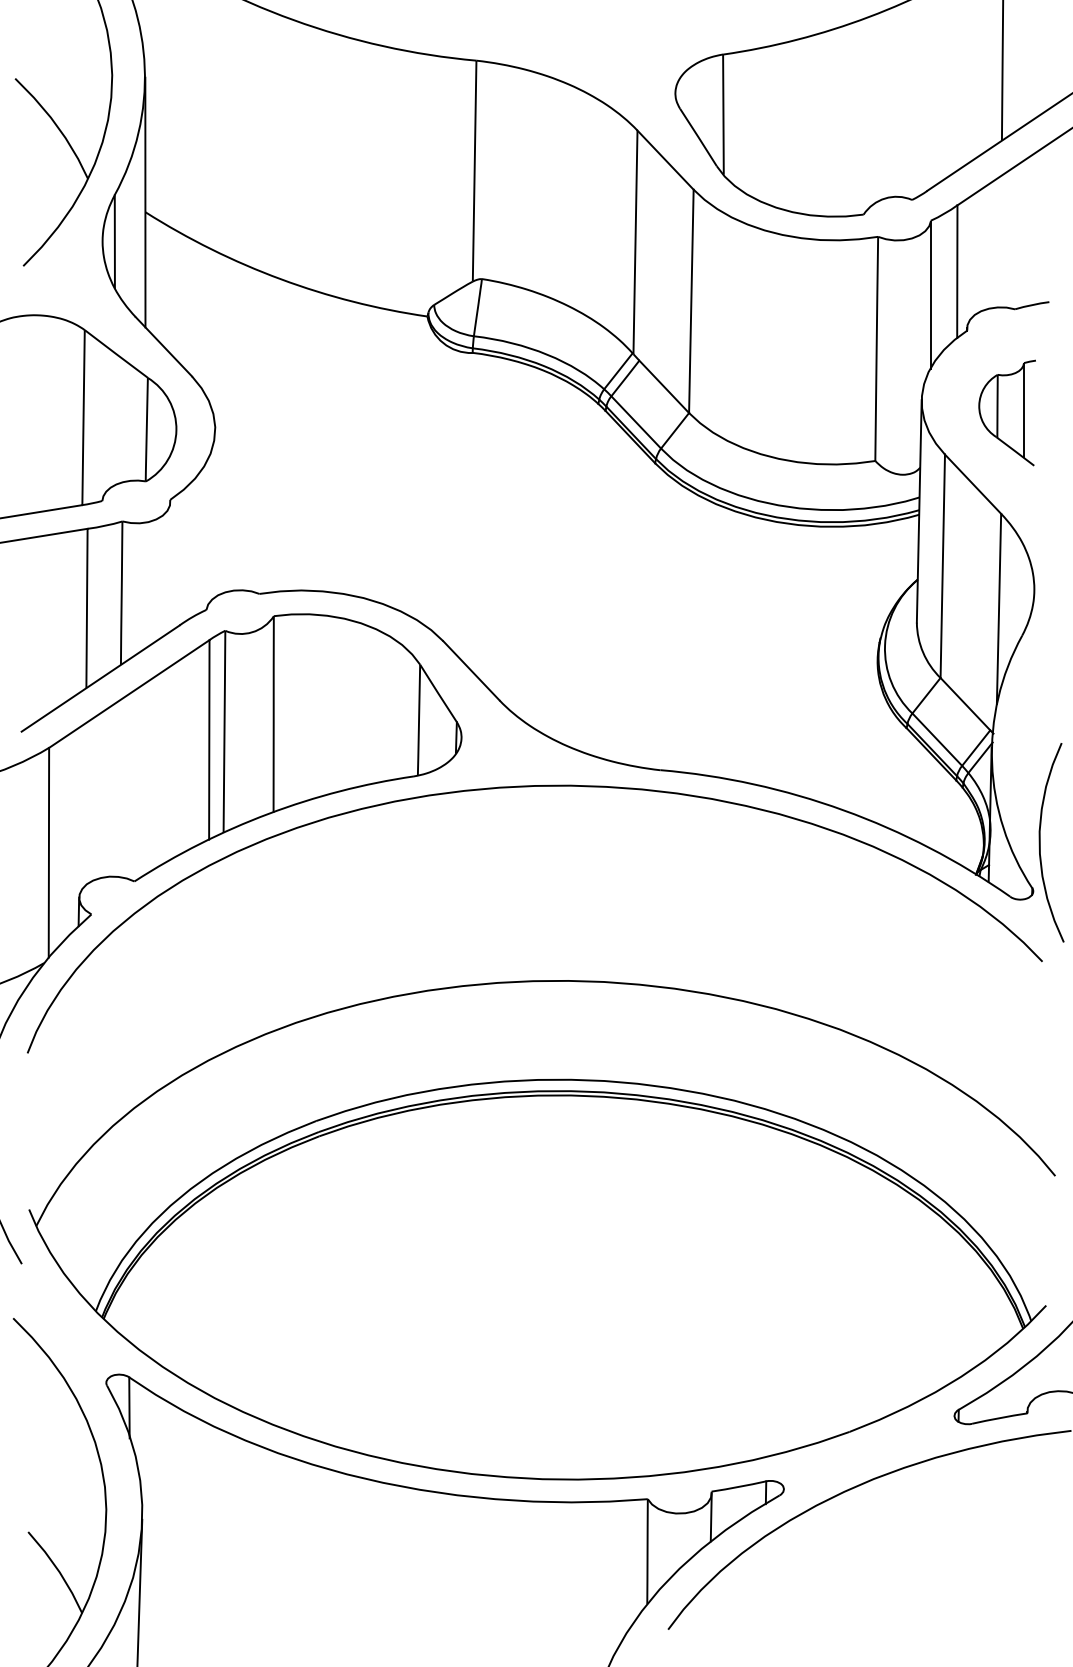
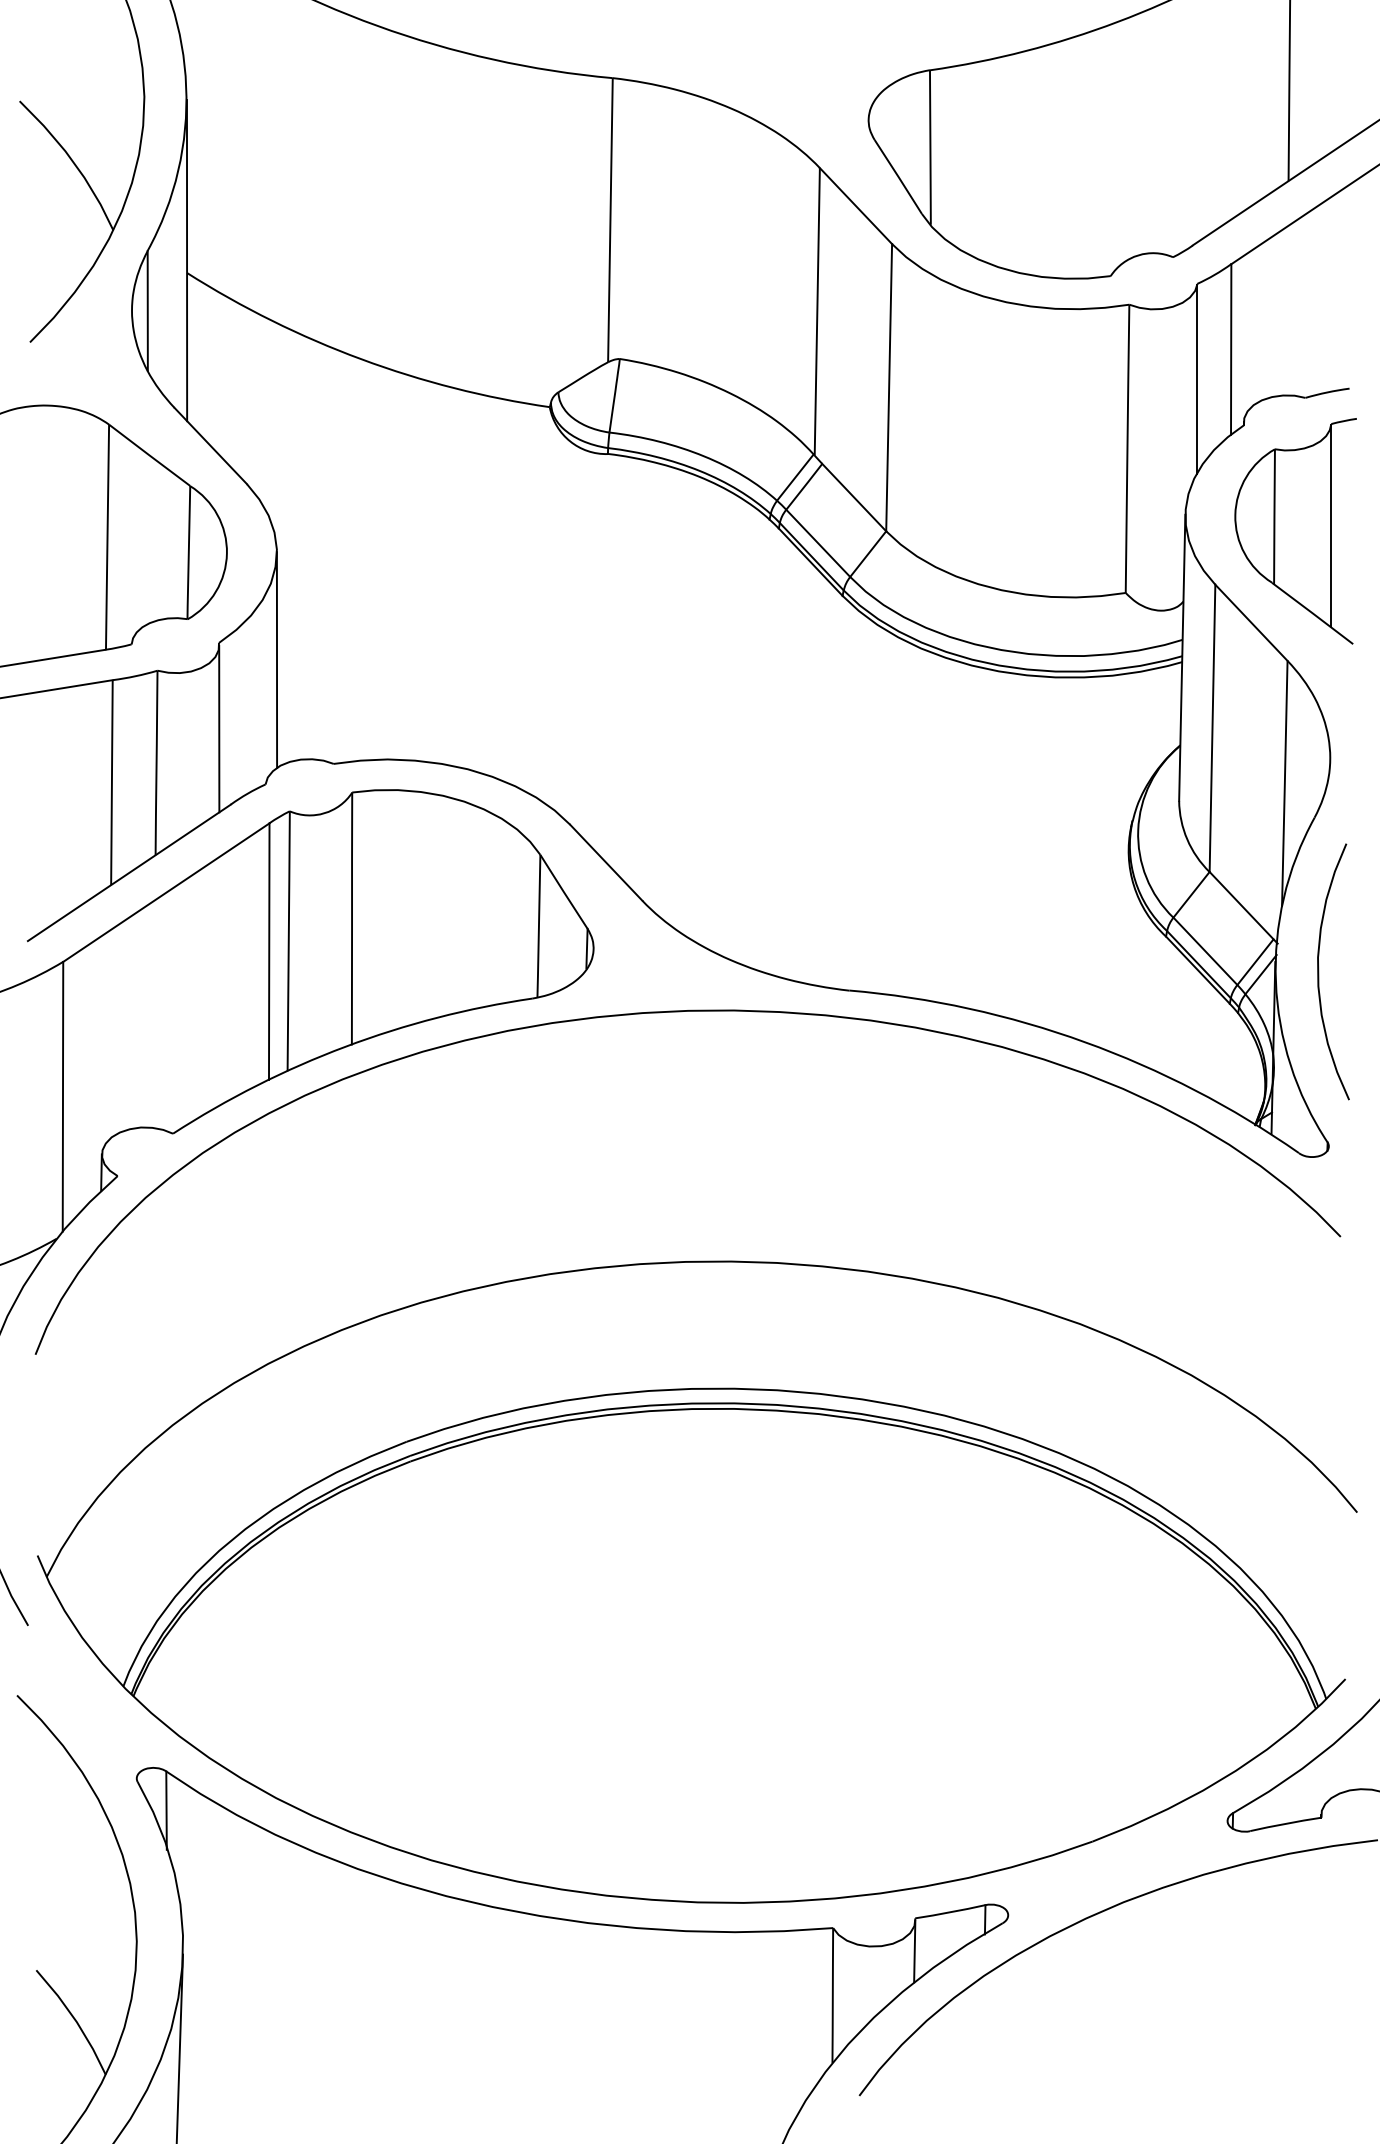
part: (1007, 413) -> (1295, 531), size x1.67
line: (214, 512) -> (276, 659), added
line: (170, 566) -> (219, 728), added
curve: (1040, 842) -> (1319, 971), moved

